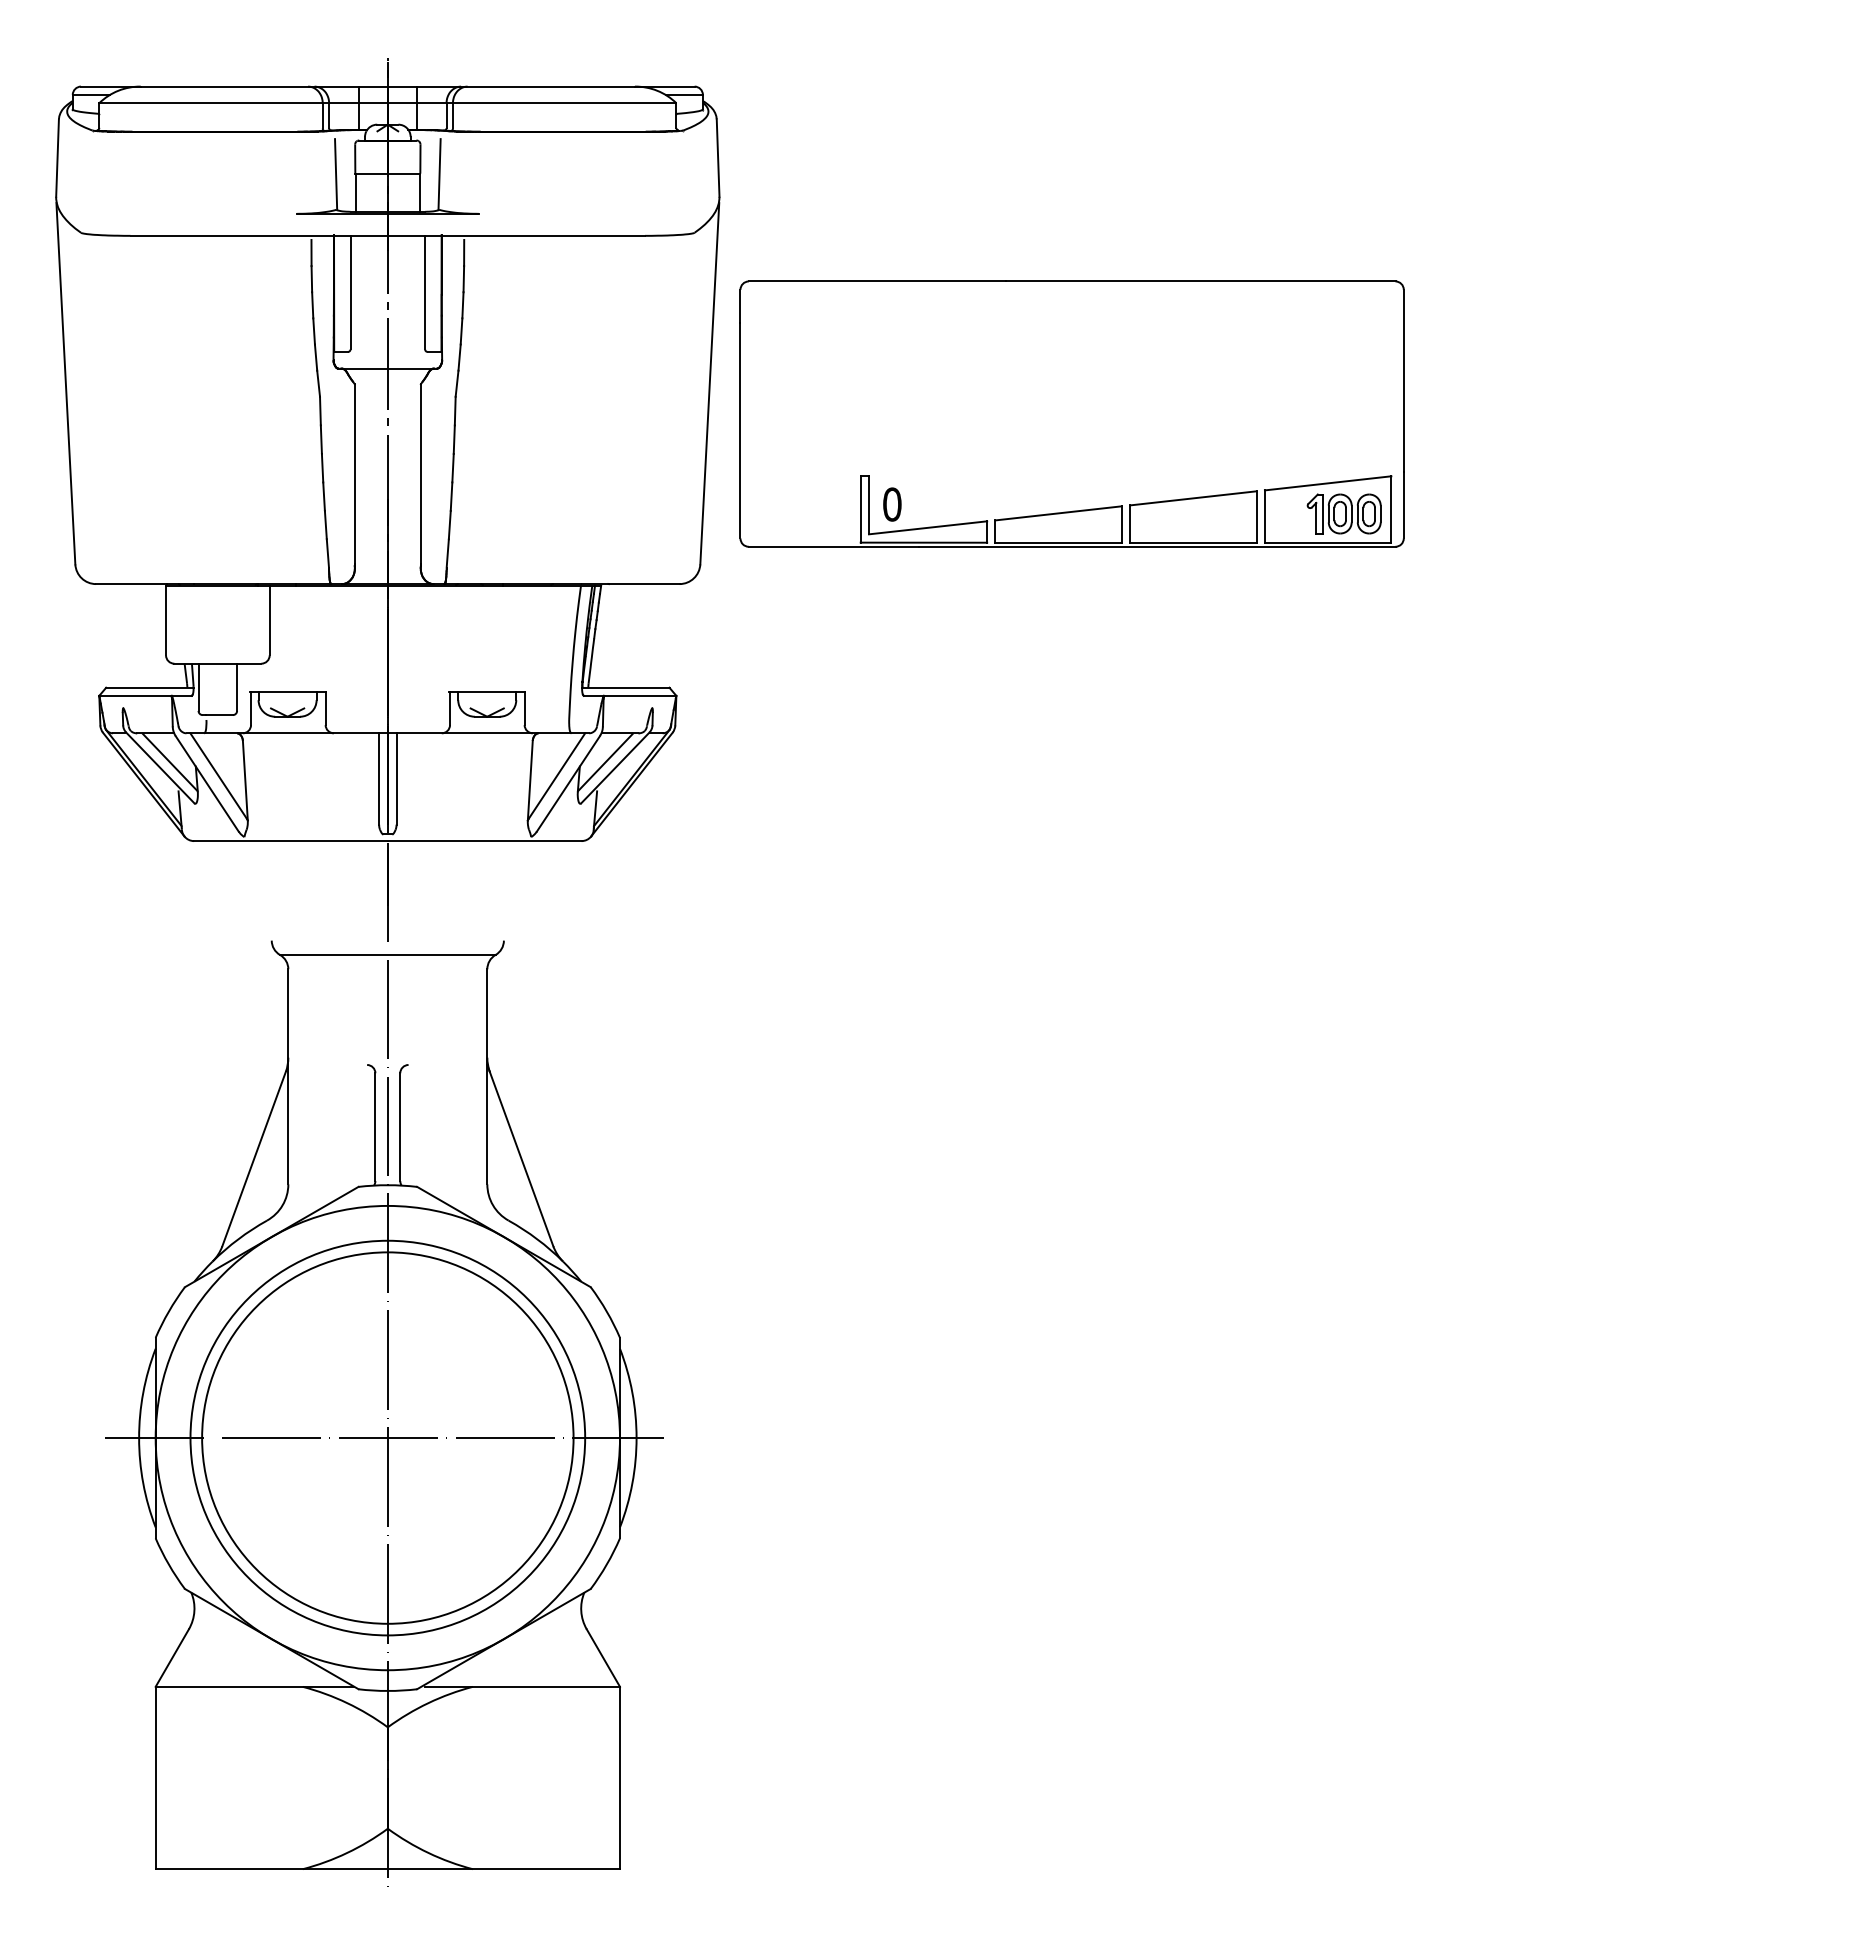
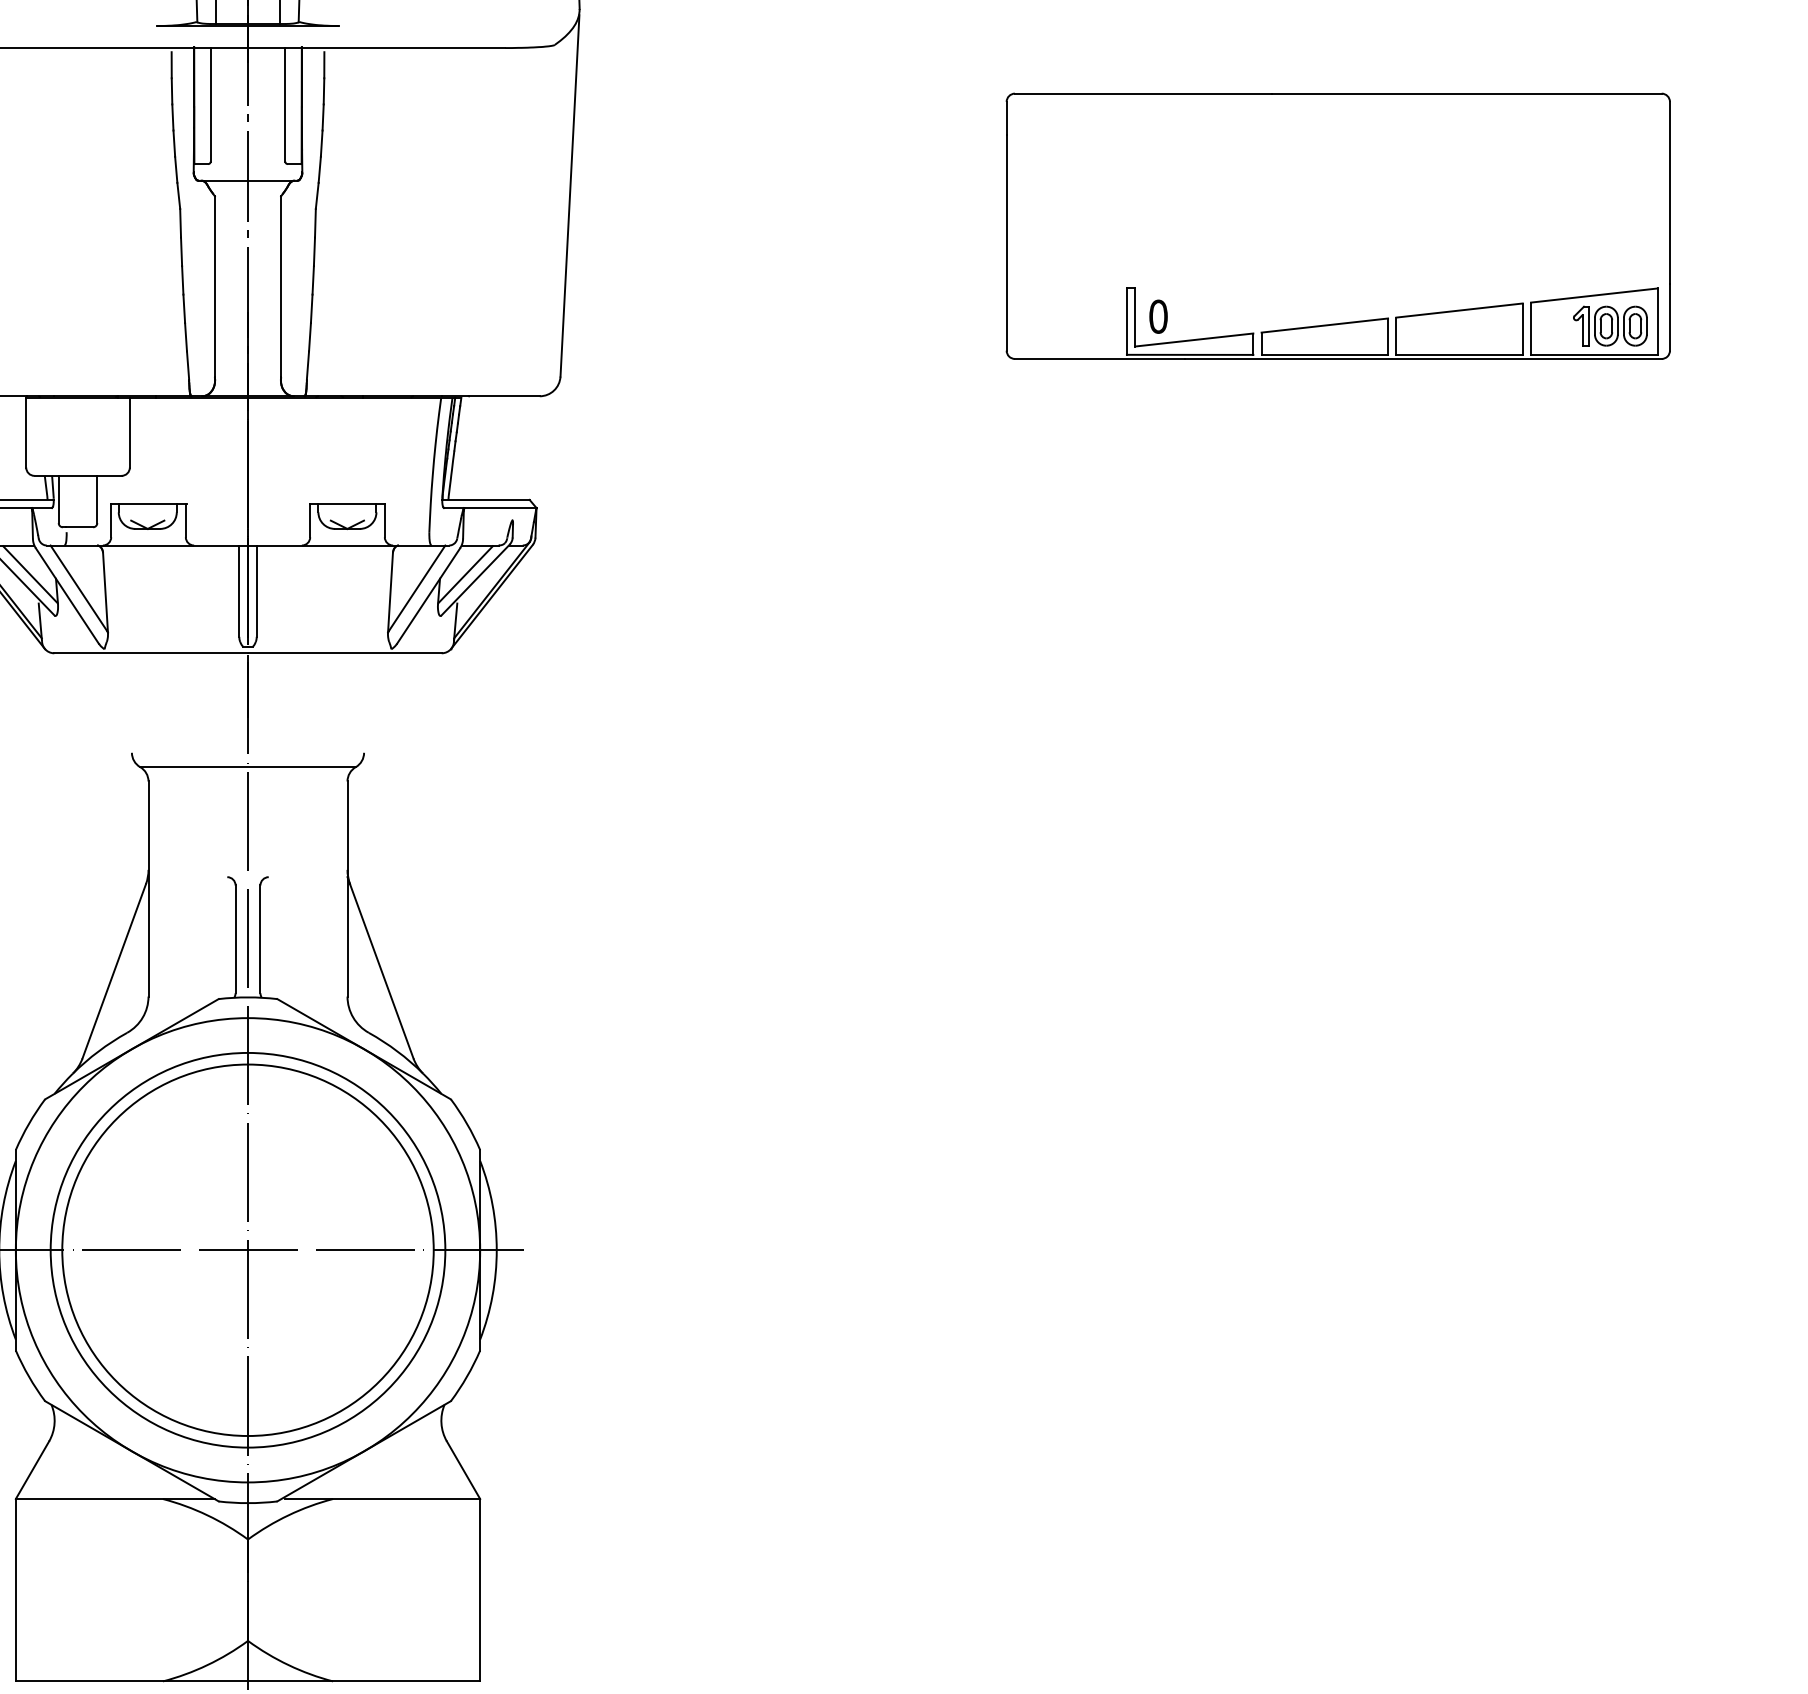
part: (1071, 413) -> (1337, 225), moved

